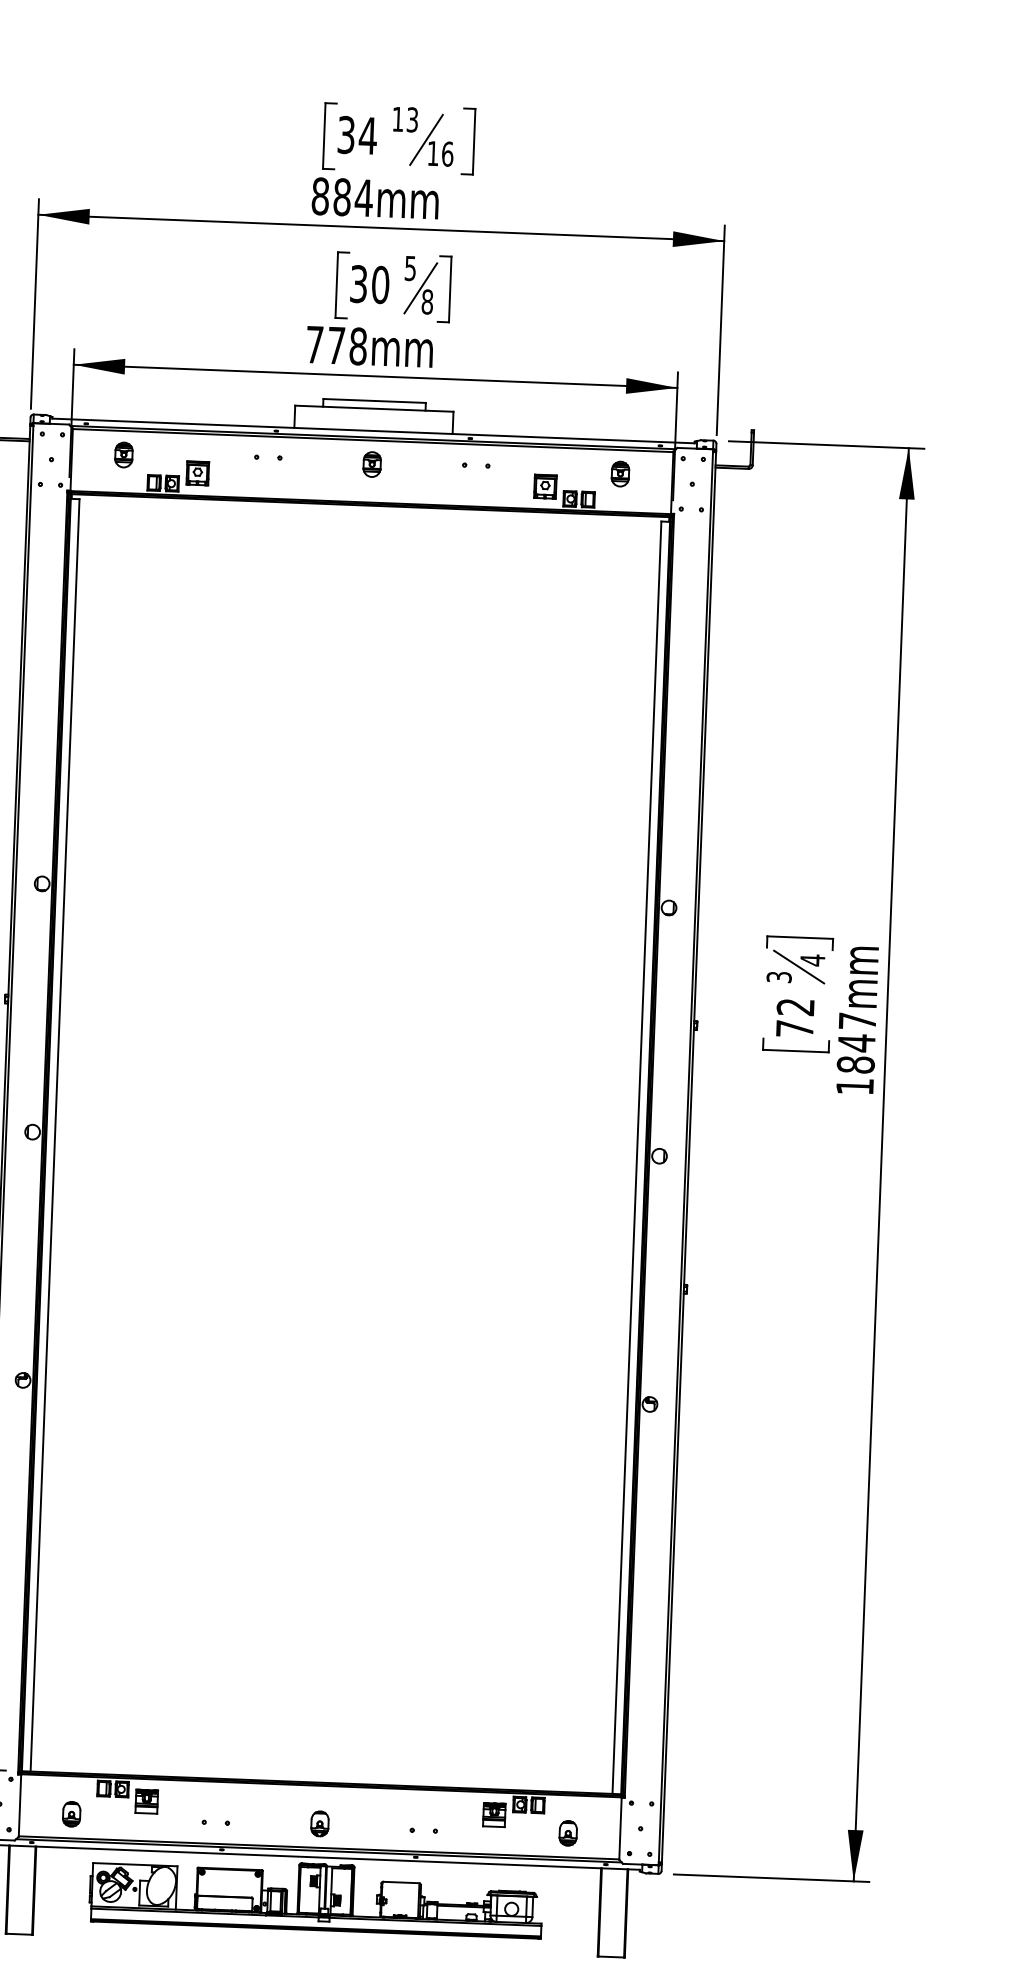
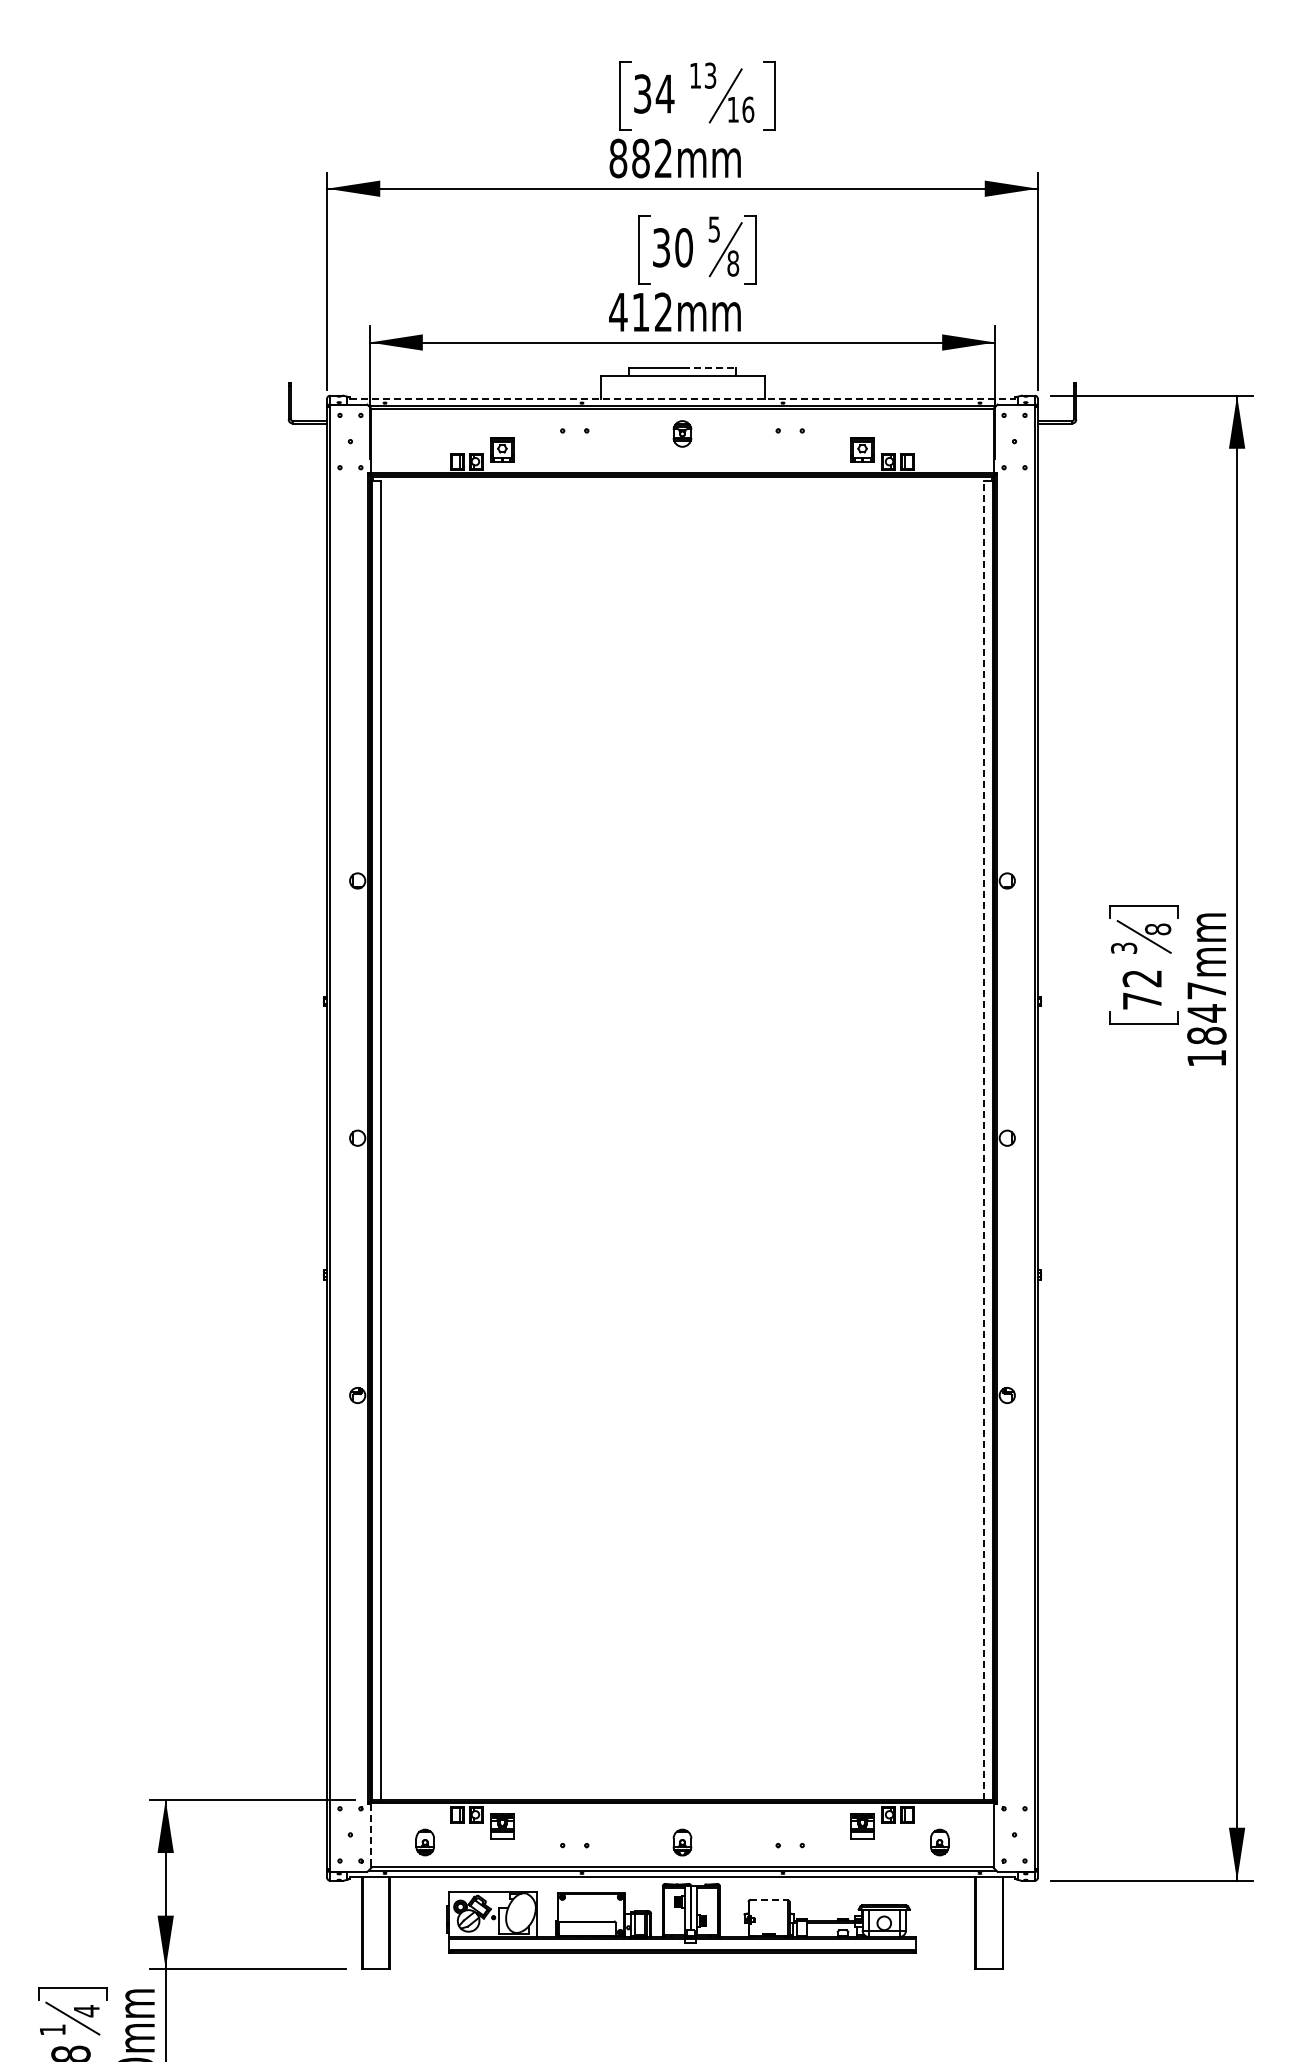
text: (364, 197) -> (663, 157), 884mm -> 882mm
text: (336, 345) -> (640, 312), 778mm -> 412mm
line: (400, 402) -> (709, 368), solid -> dashed
line: (373, 431) -> (682, 399), solid -> dashed
part: (123, 454) -> (424, 433), removed
part: (620, 473) -> (939, 433), removed
text: (813, 960) -> (1158, 929), 4 -> 8
line: (637, 1157) -> (984, 1140), solid -> dashed
line: (20, 1806) -> (371, 1836), solid -> dashed
line: (400, 1882) -> (768, 1900), solid -> dashed

